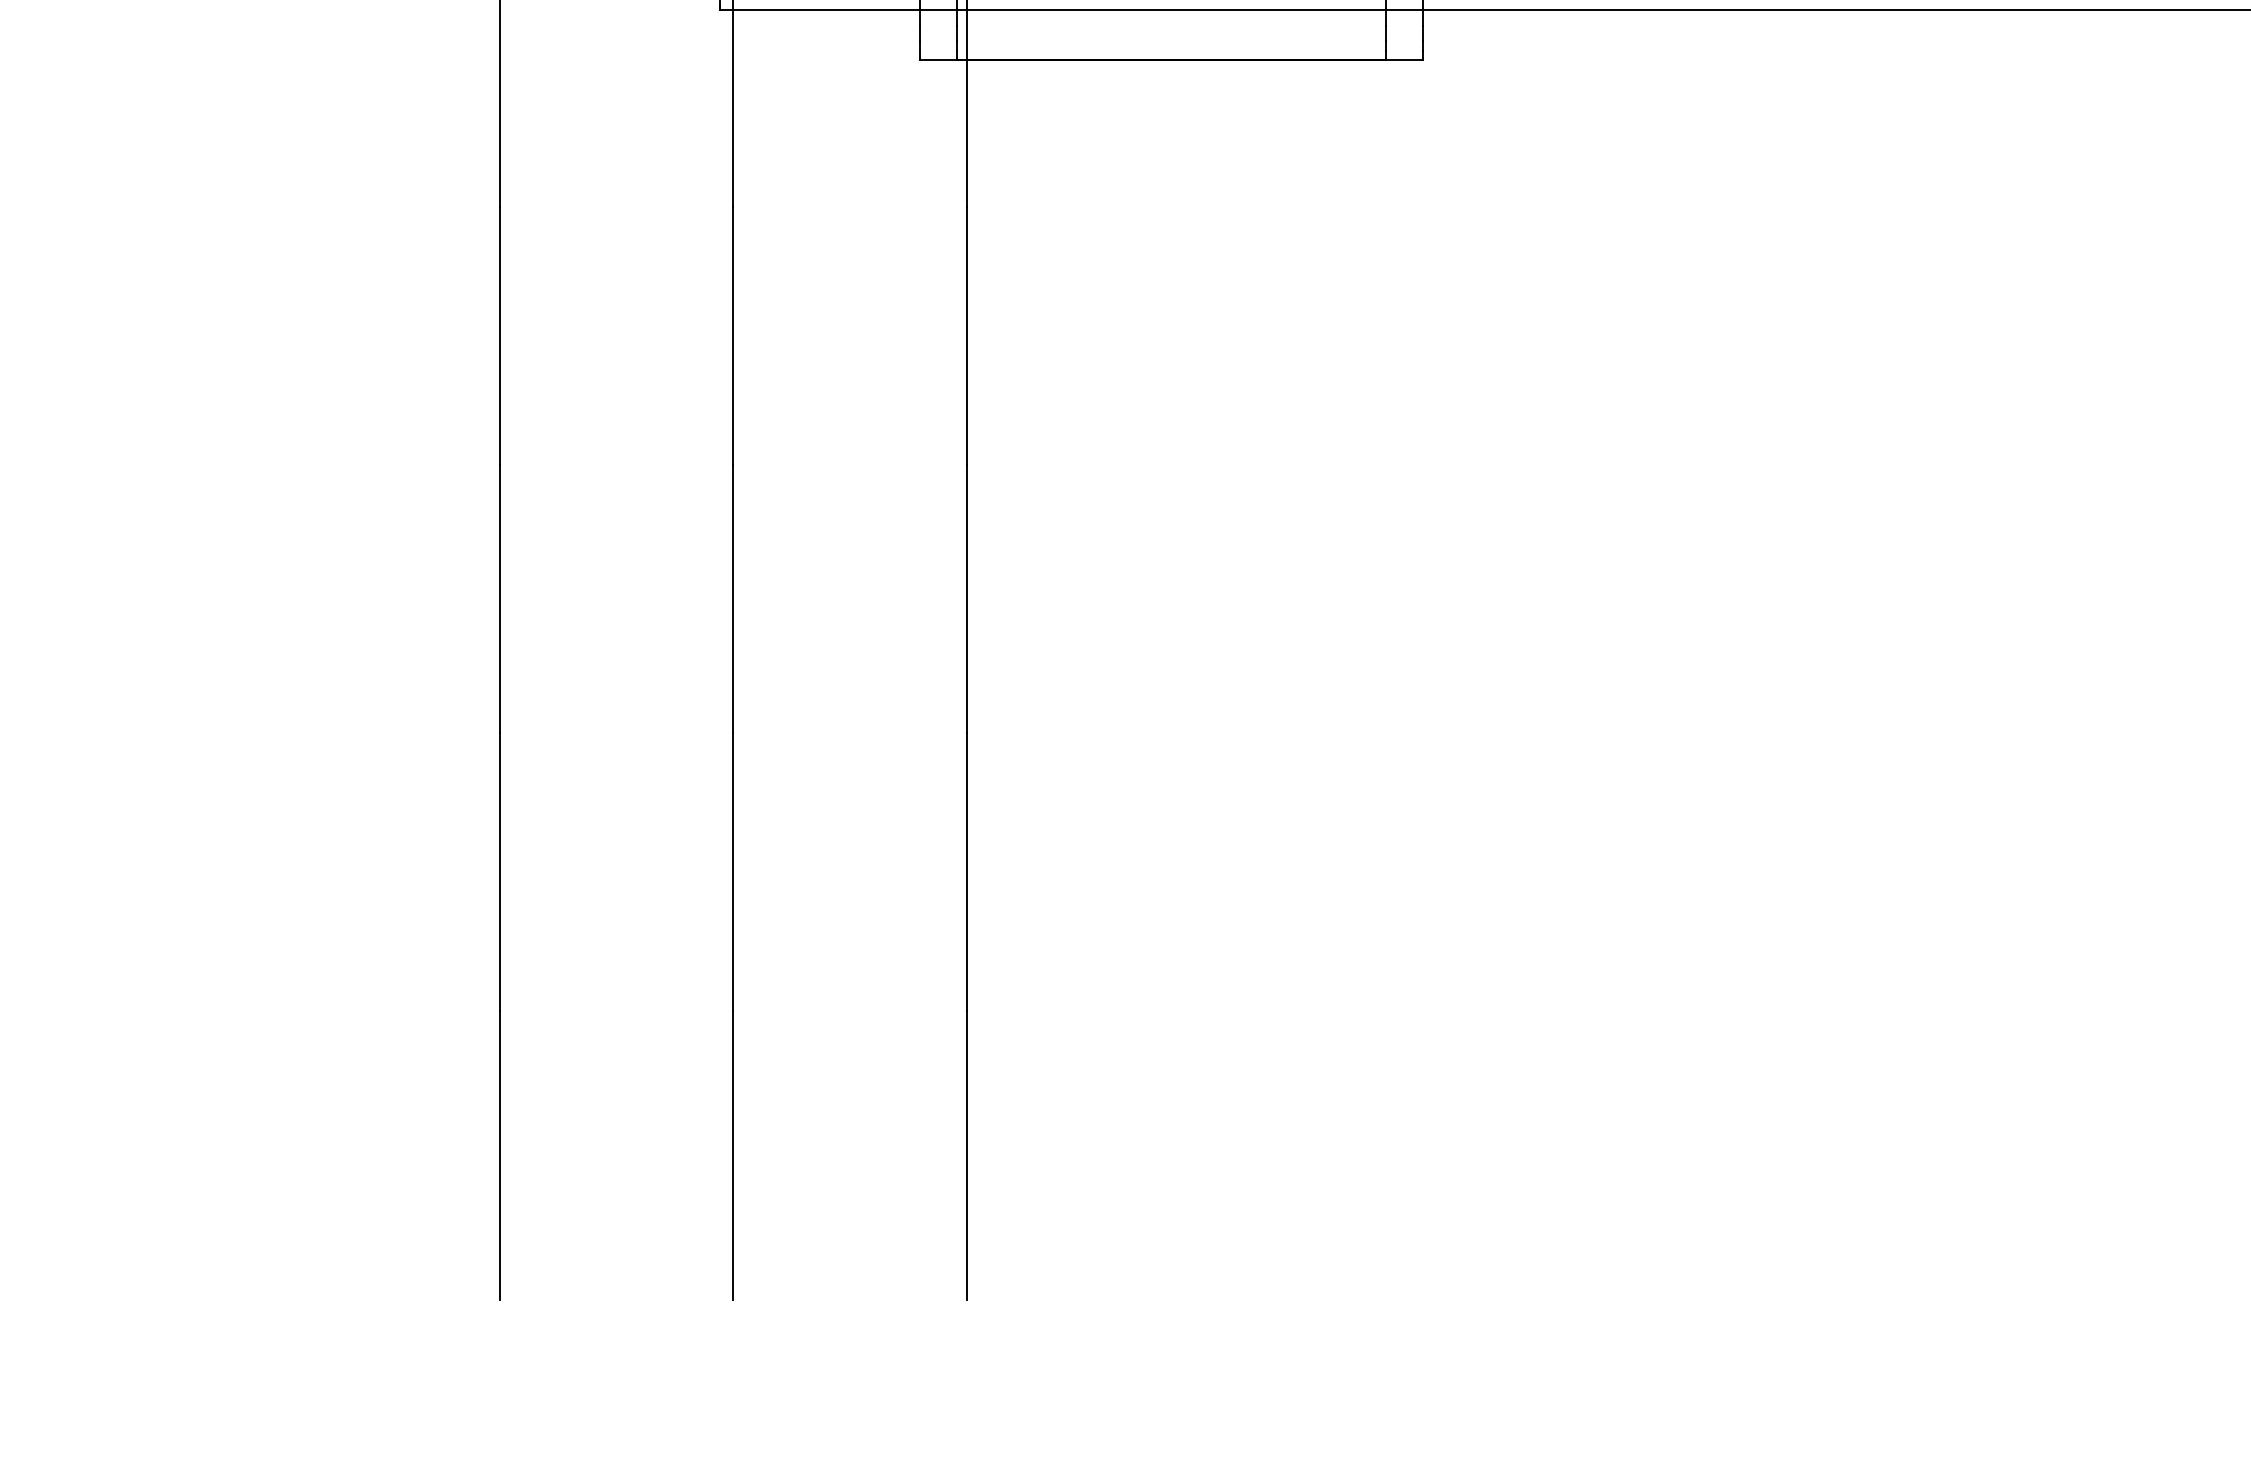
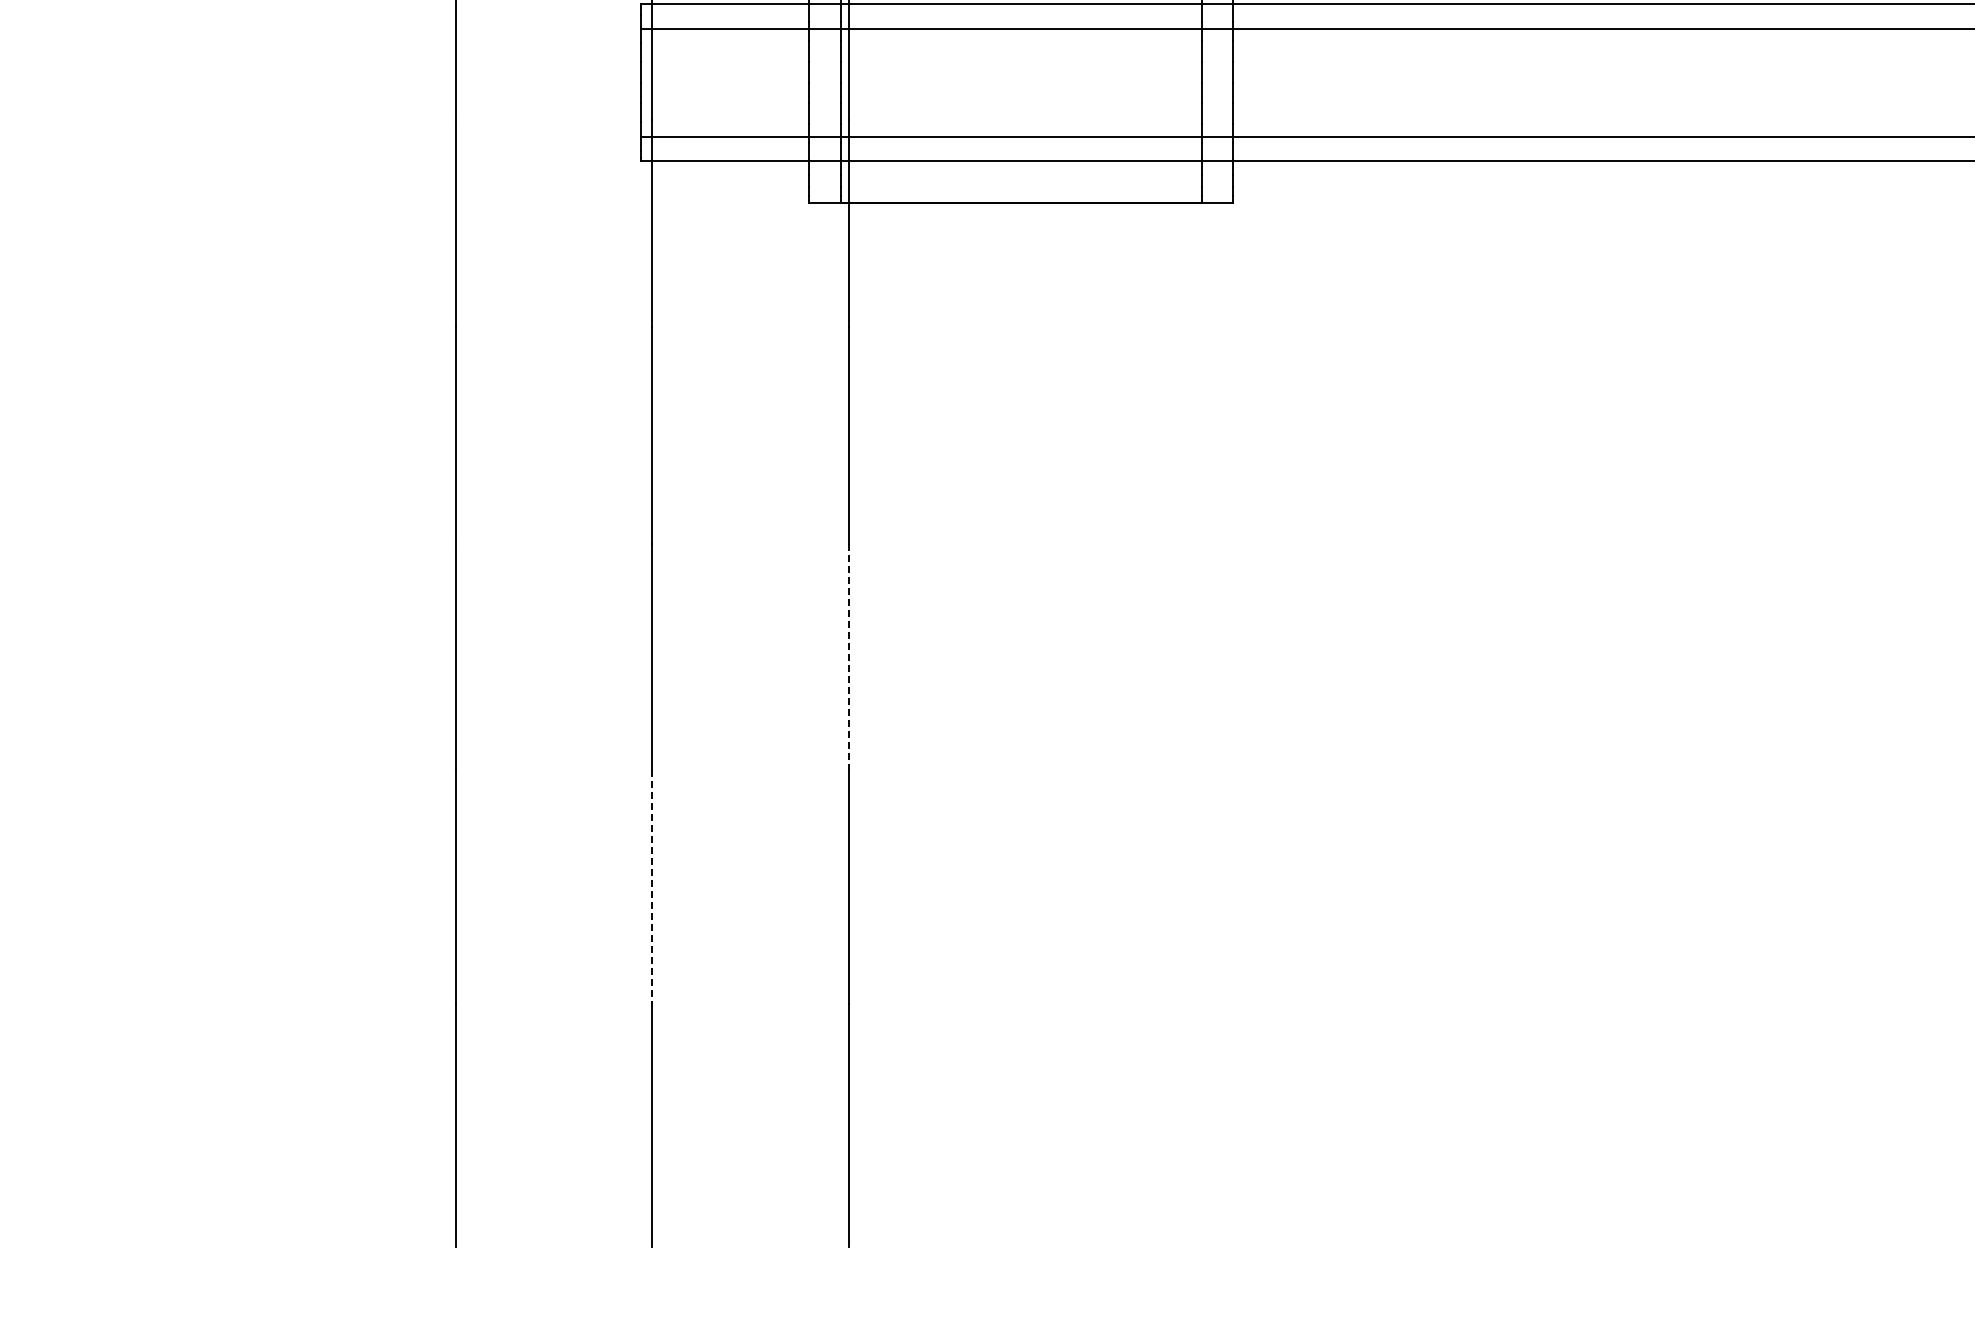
line: (966, 598) -> (848, 656), solid -> dashed
line: (733, 872) -> (652, 887), solid -> dashed

